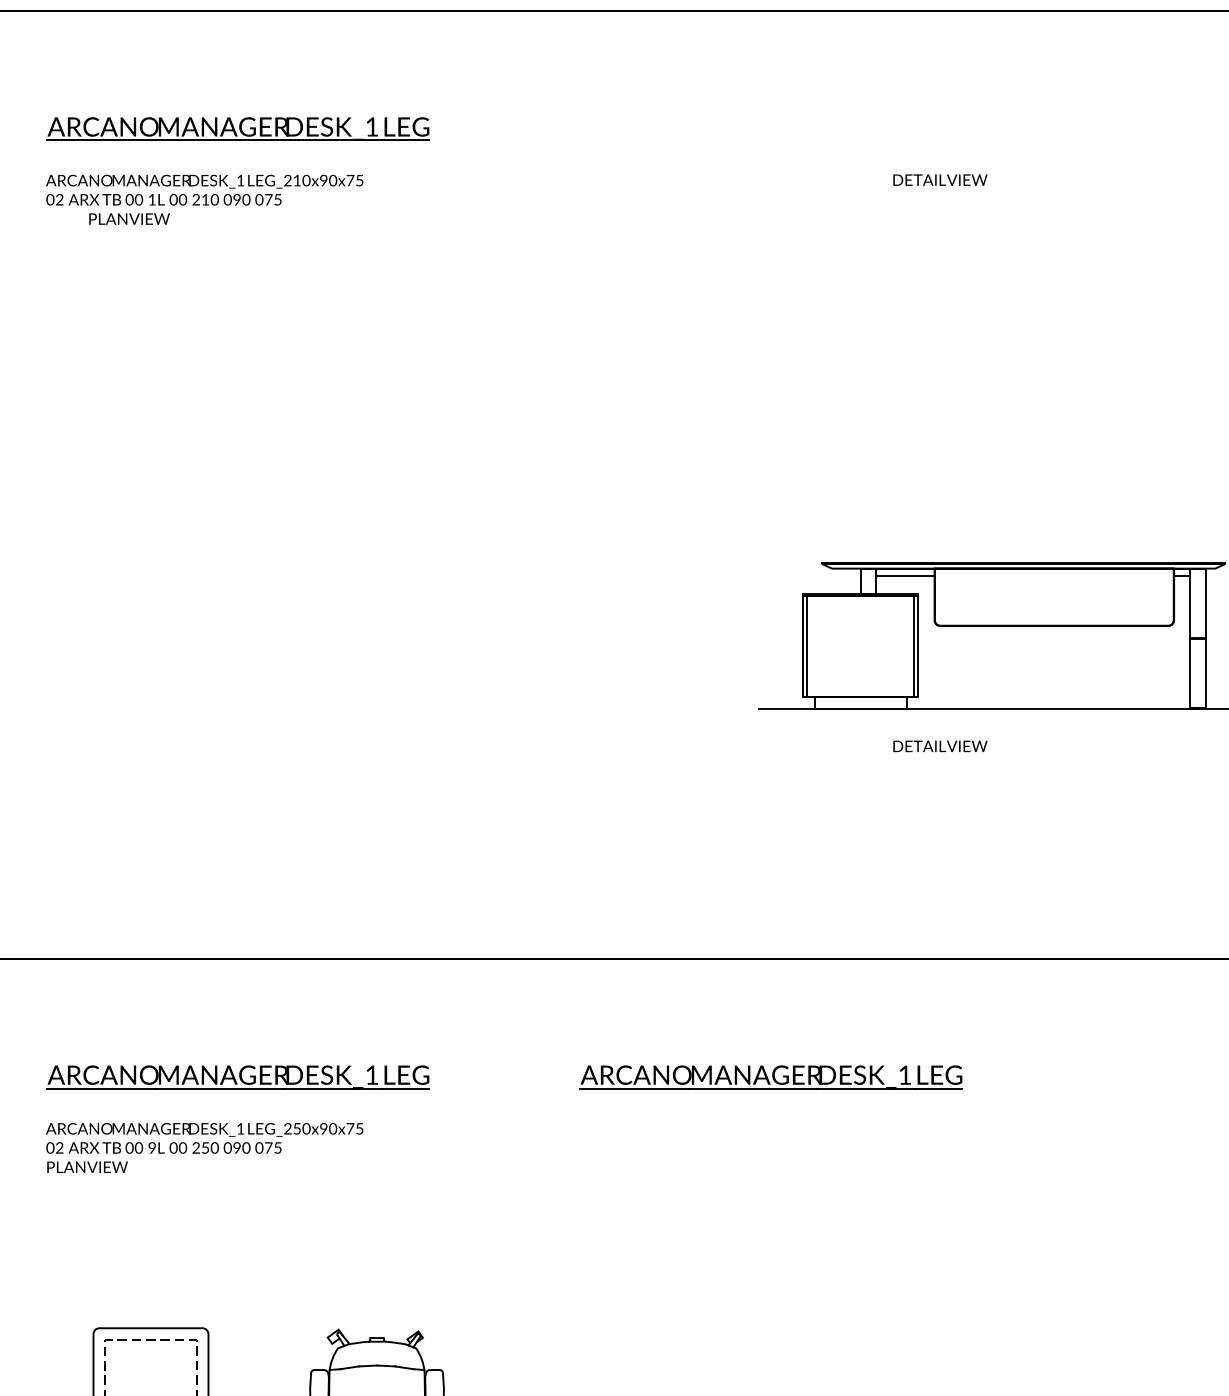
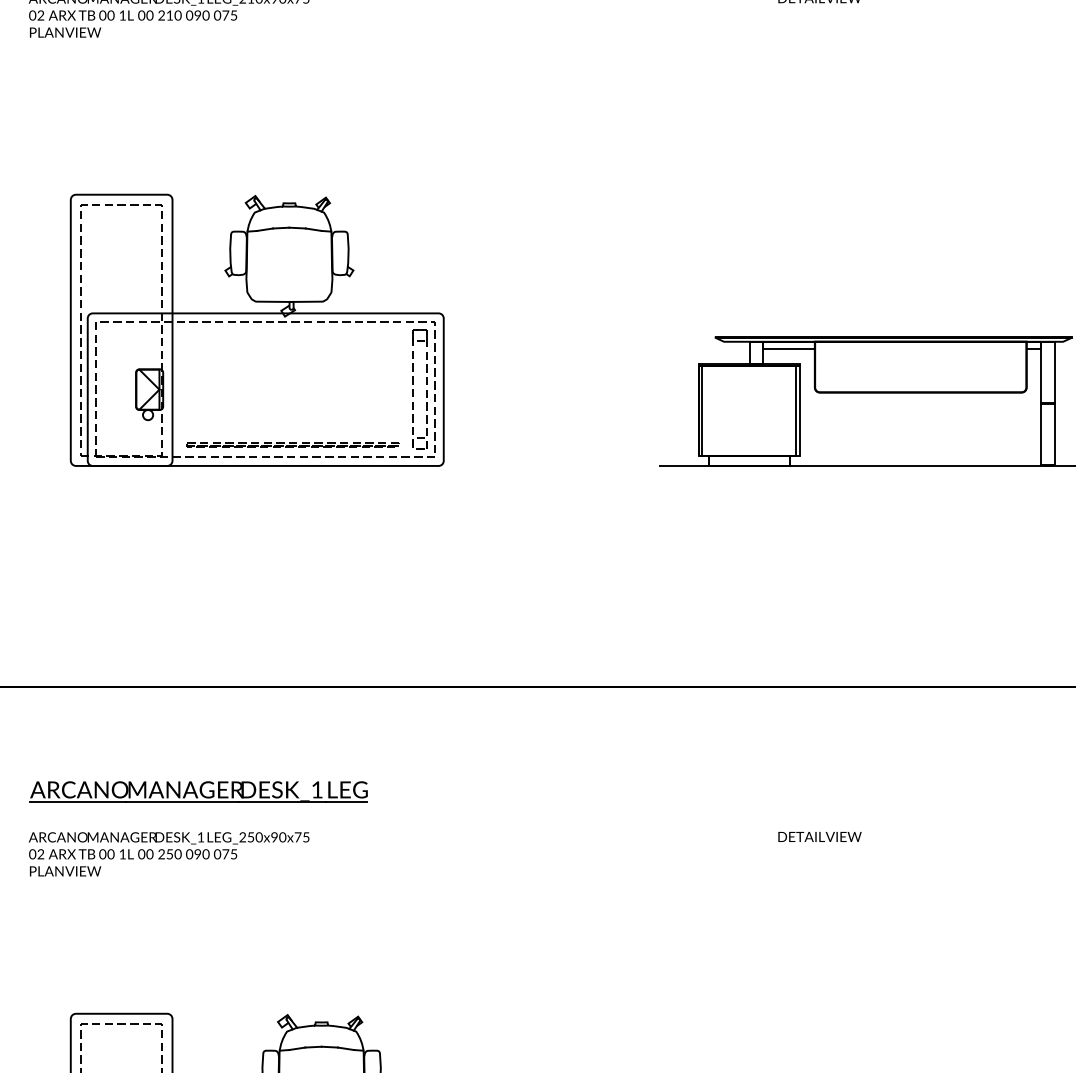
text: (129, 218) -> (65, 32), moved
part: (303, 555) -> (256, 330), added
text: (940, 746) -> (820, 837), moved
part: (770, 1077) -> (669, 791), removed
text: (151, 1147) -> (122, 853), 9L -> 1L

